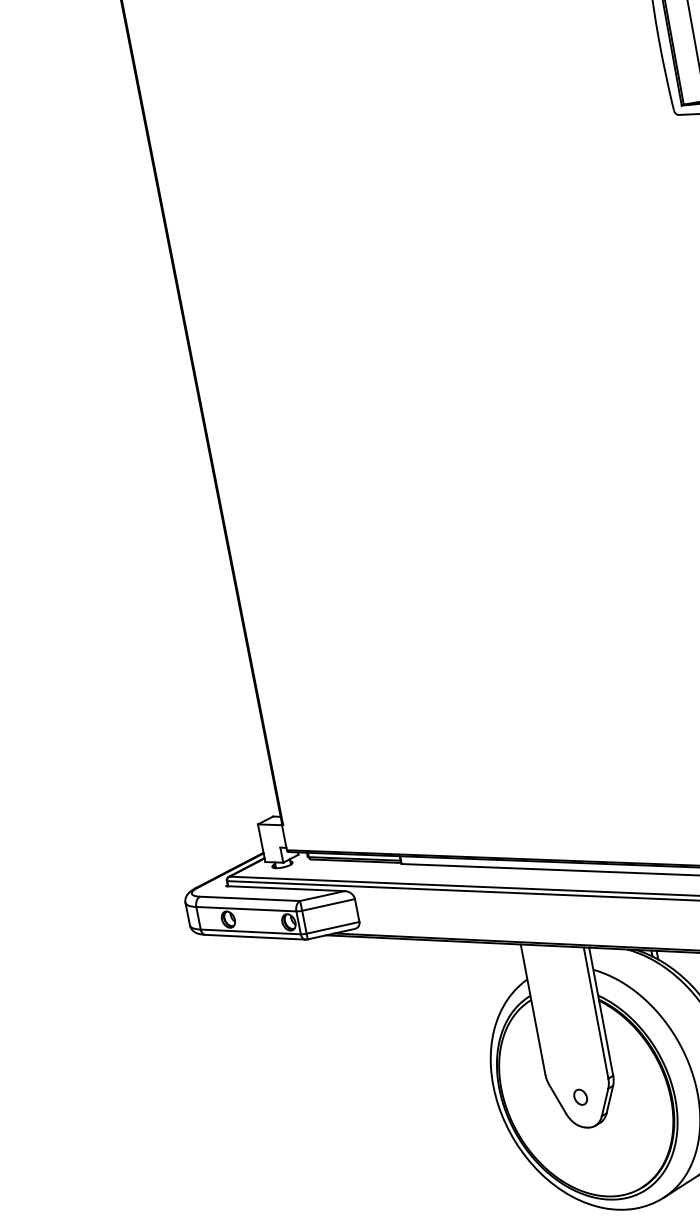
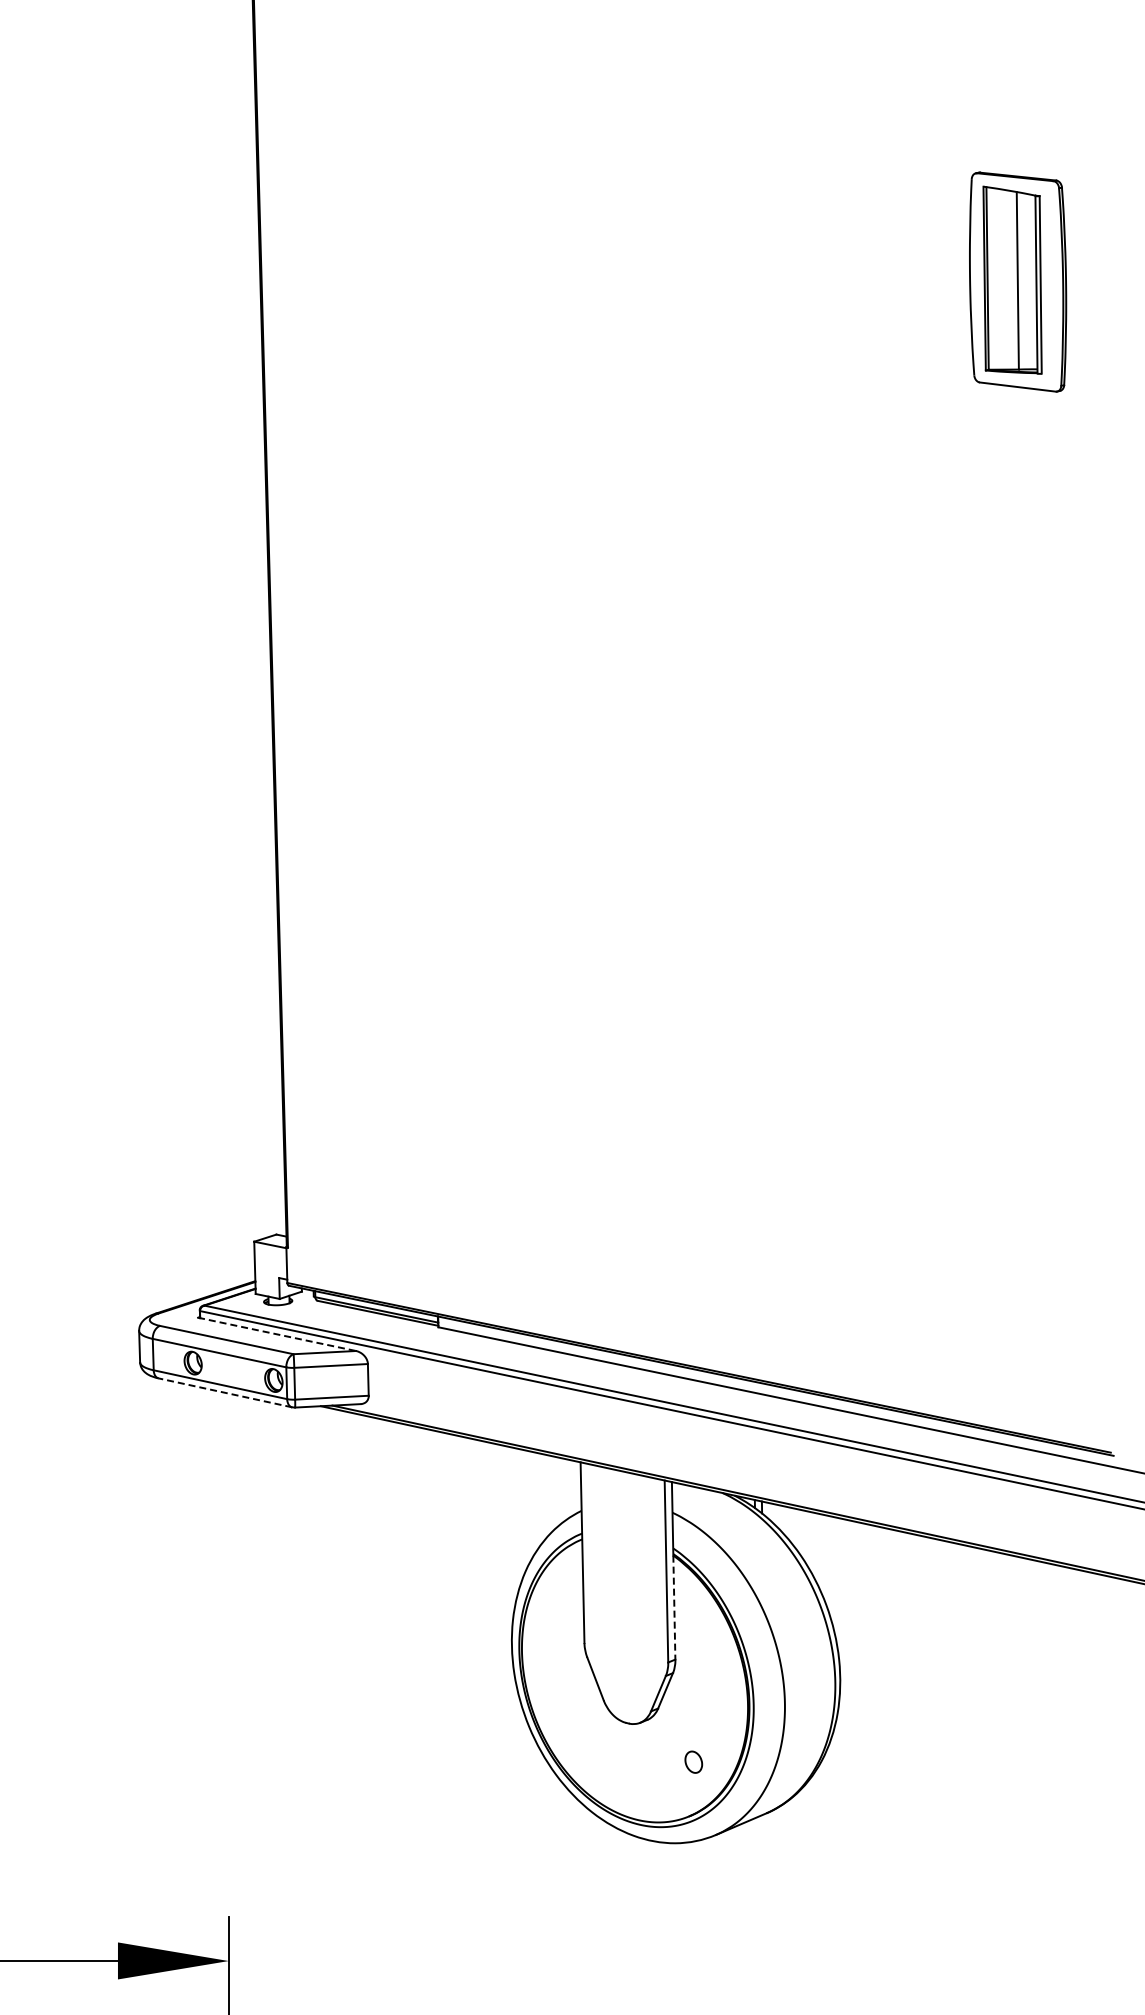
line: (286, 888) -> (277, 1334), solid -> dashed
line: (254, 937) -> (224, 1392), solid -> dashed
line: (606, 1038) -> (674, 1607), solid -> dashed
part: (580, 1096) -> (693, 1761), moved

